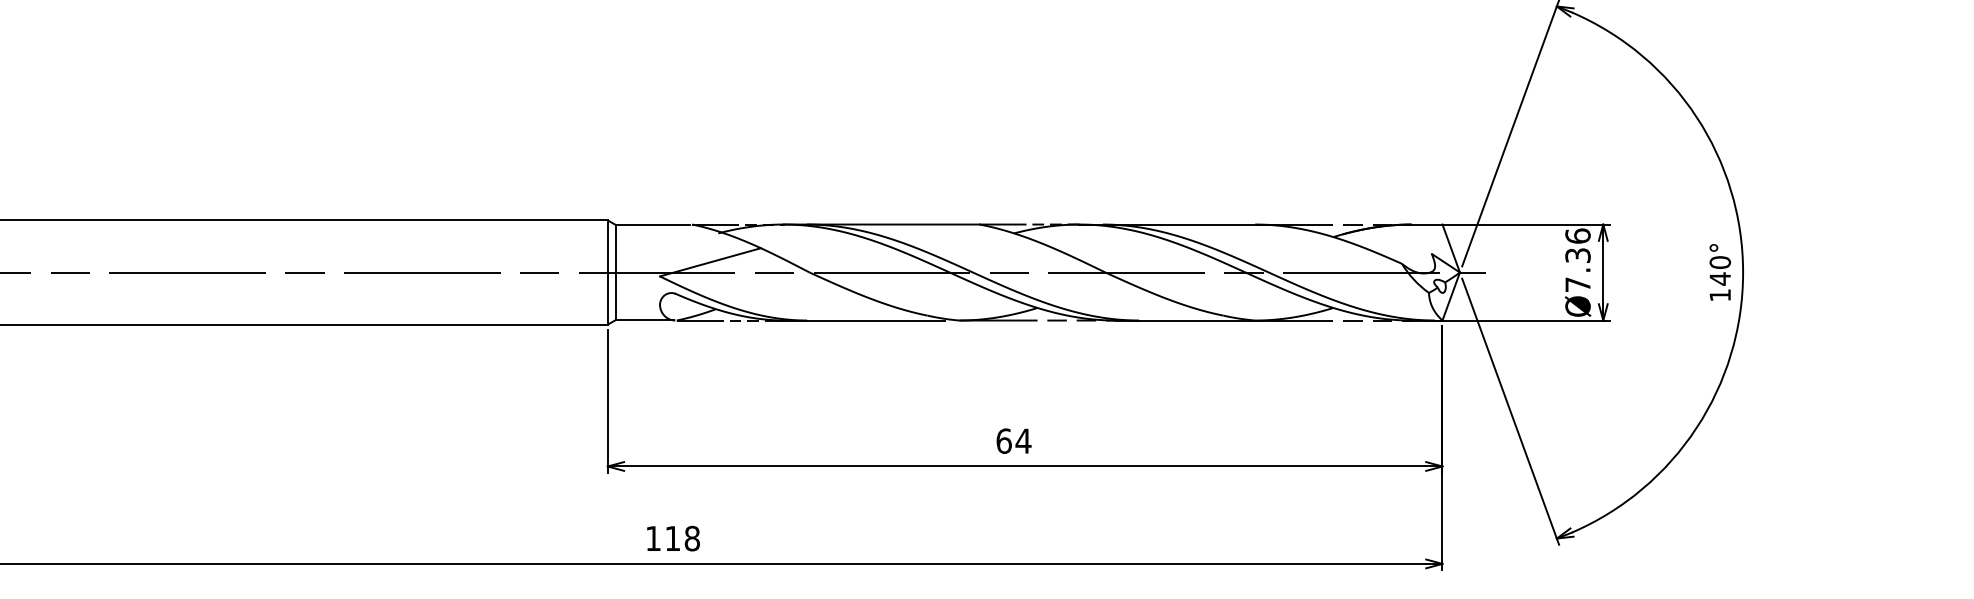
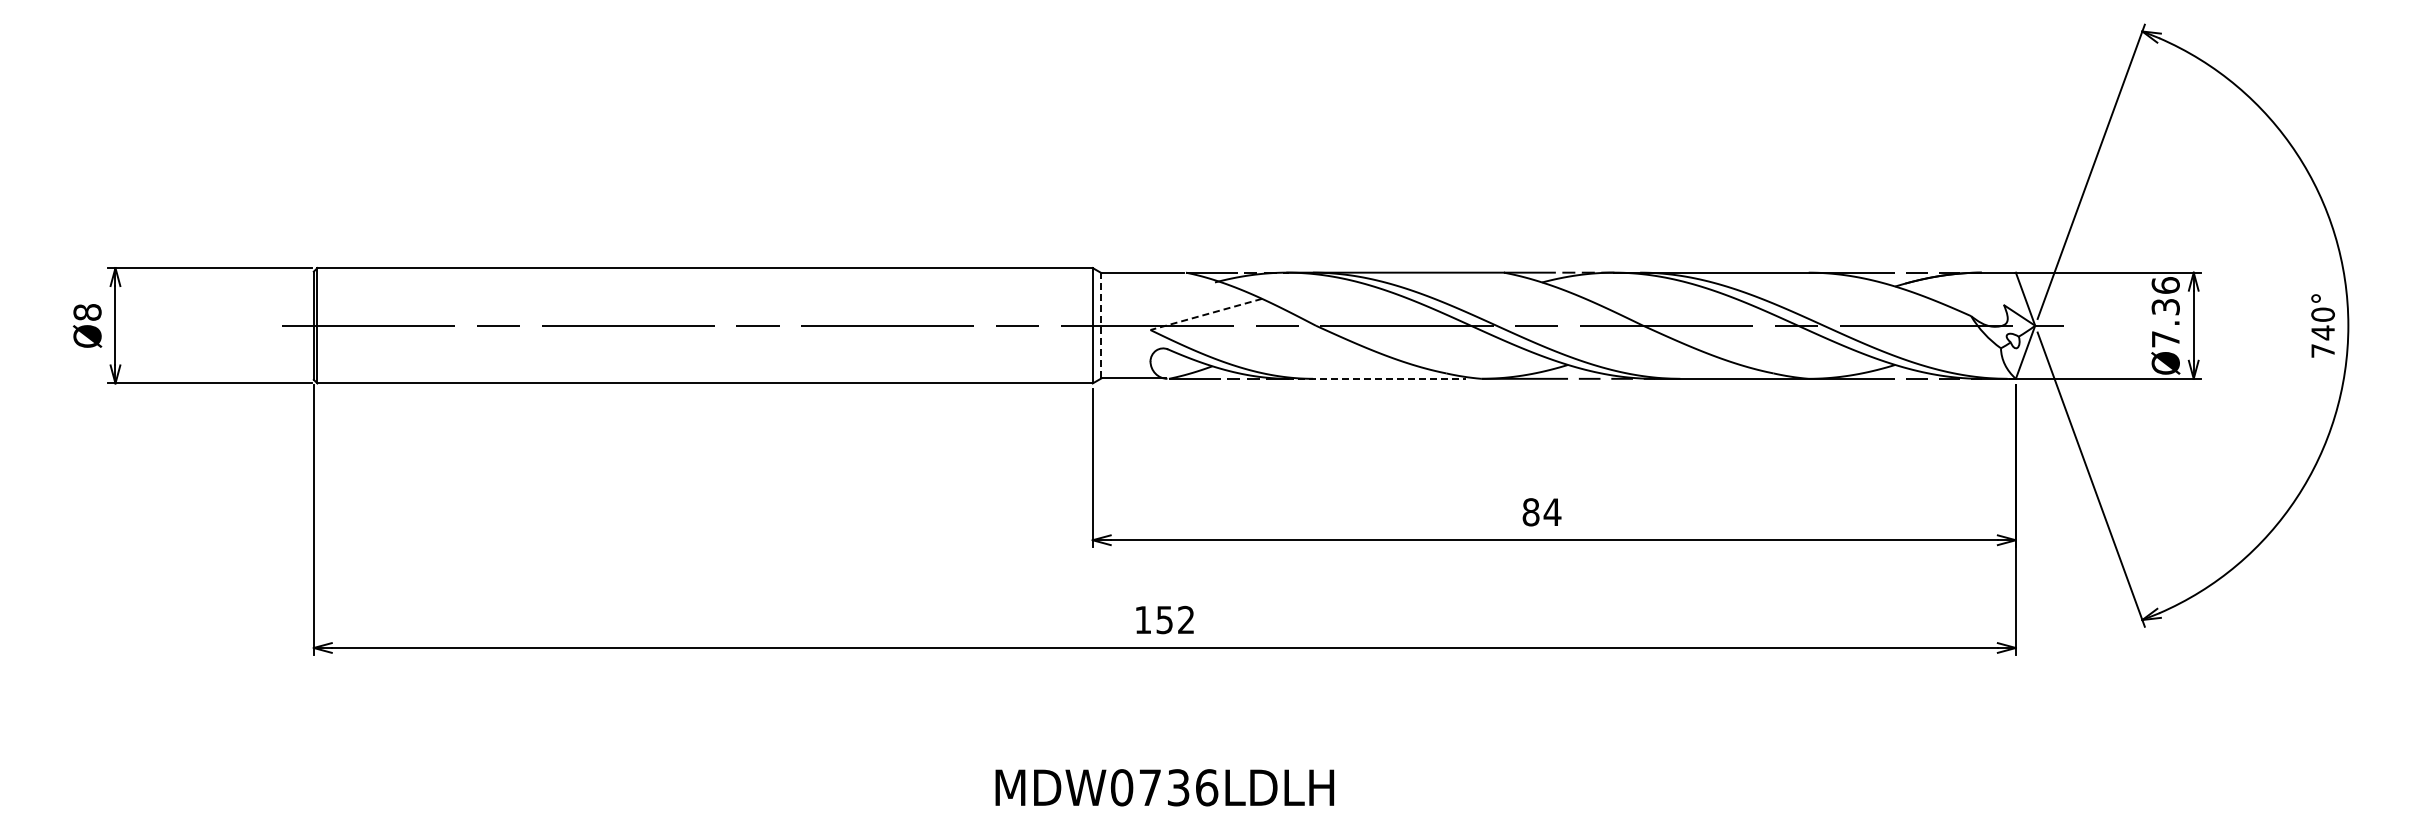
line: (710, 262) -> (1206, 314), solid -> dashed
line: (615, 272) -> (1101, 325), solid -> dashed
text: (1719, 294) -> (2322, 350), 140° -> 740°
line: (865, 320) -> (1377, 378), solid -> dashed
text: (1003, 441) -> (1530, 512), 64 -> 84
text: (682, 539) -> (1175, 620), 118 -> 152

